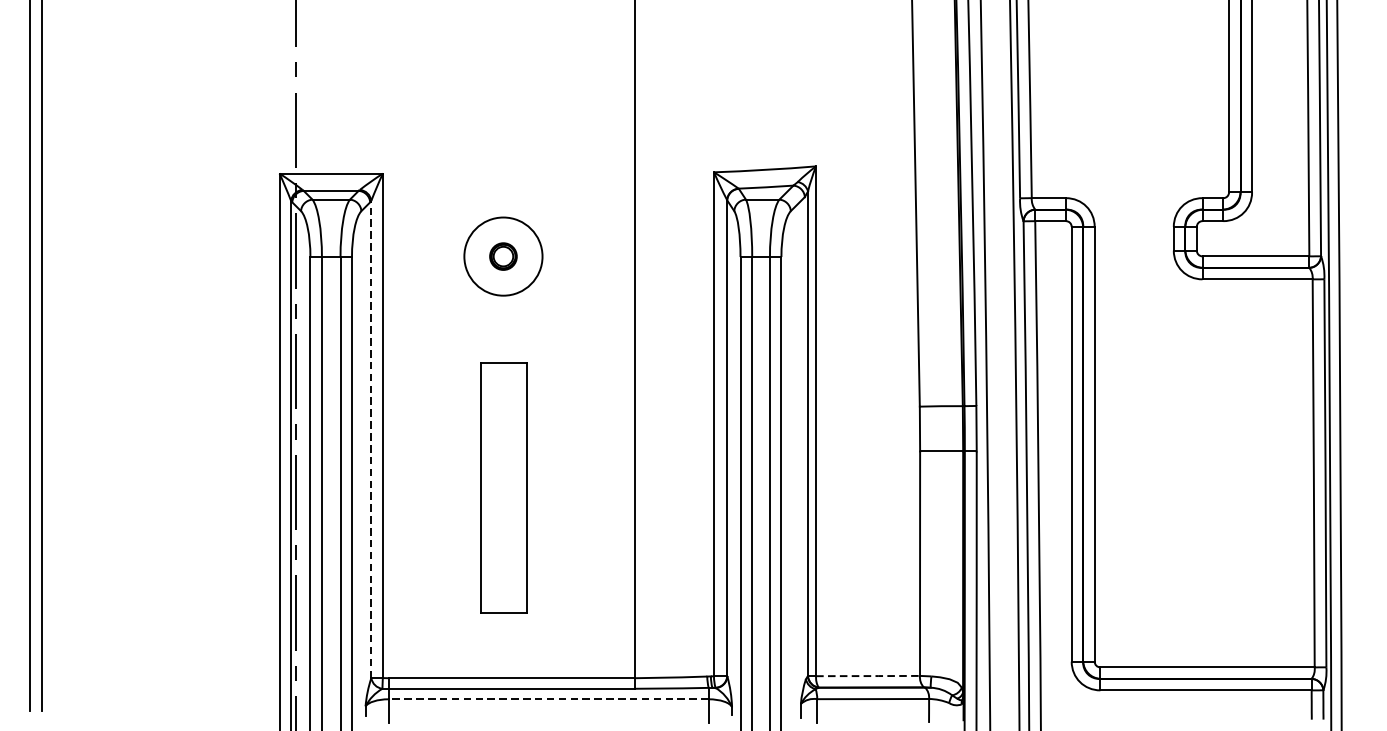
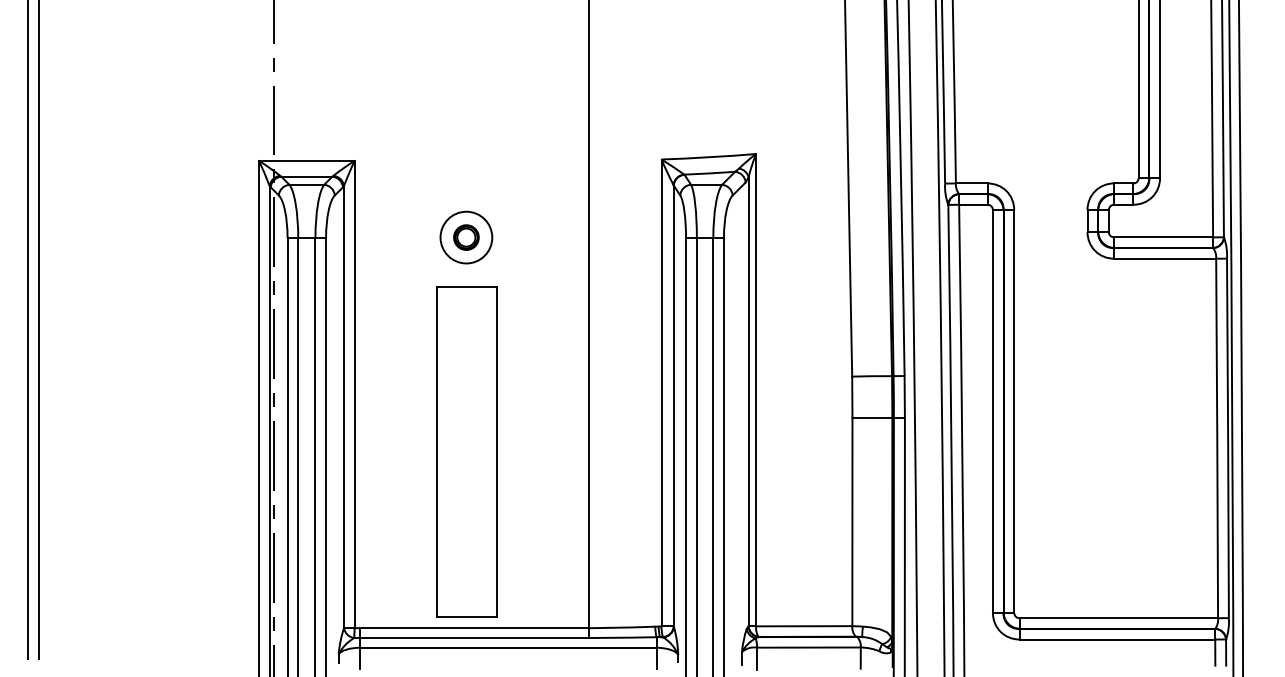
circle: (503, 256) -> (466, 237), size x0.71
line: (371, 438) -> (344, 406), dashed -> solid
part: (503, 487) -> (466, 451), size x1.43
line: (868, 676) -> (804, 626), dashed -> solid
line: (547, 699) -> (507, 647), dashed -> solid

